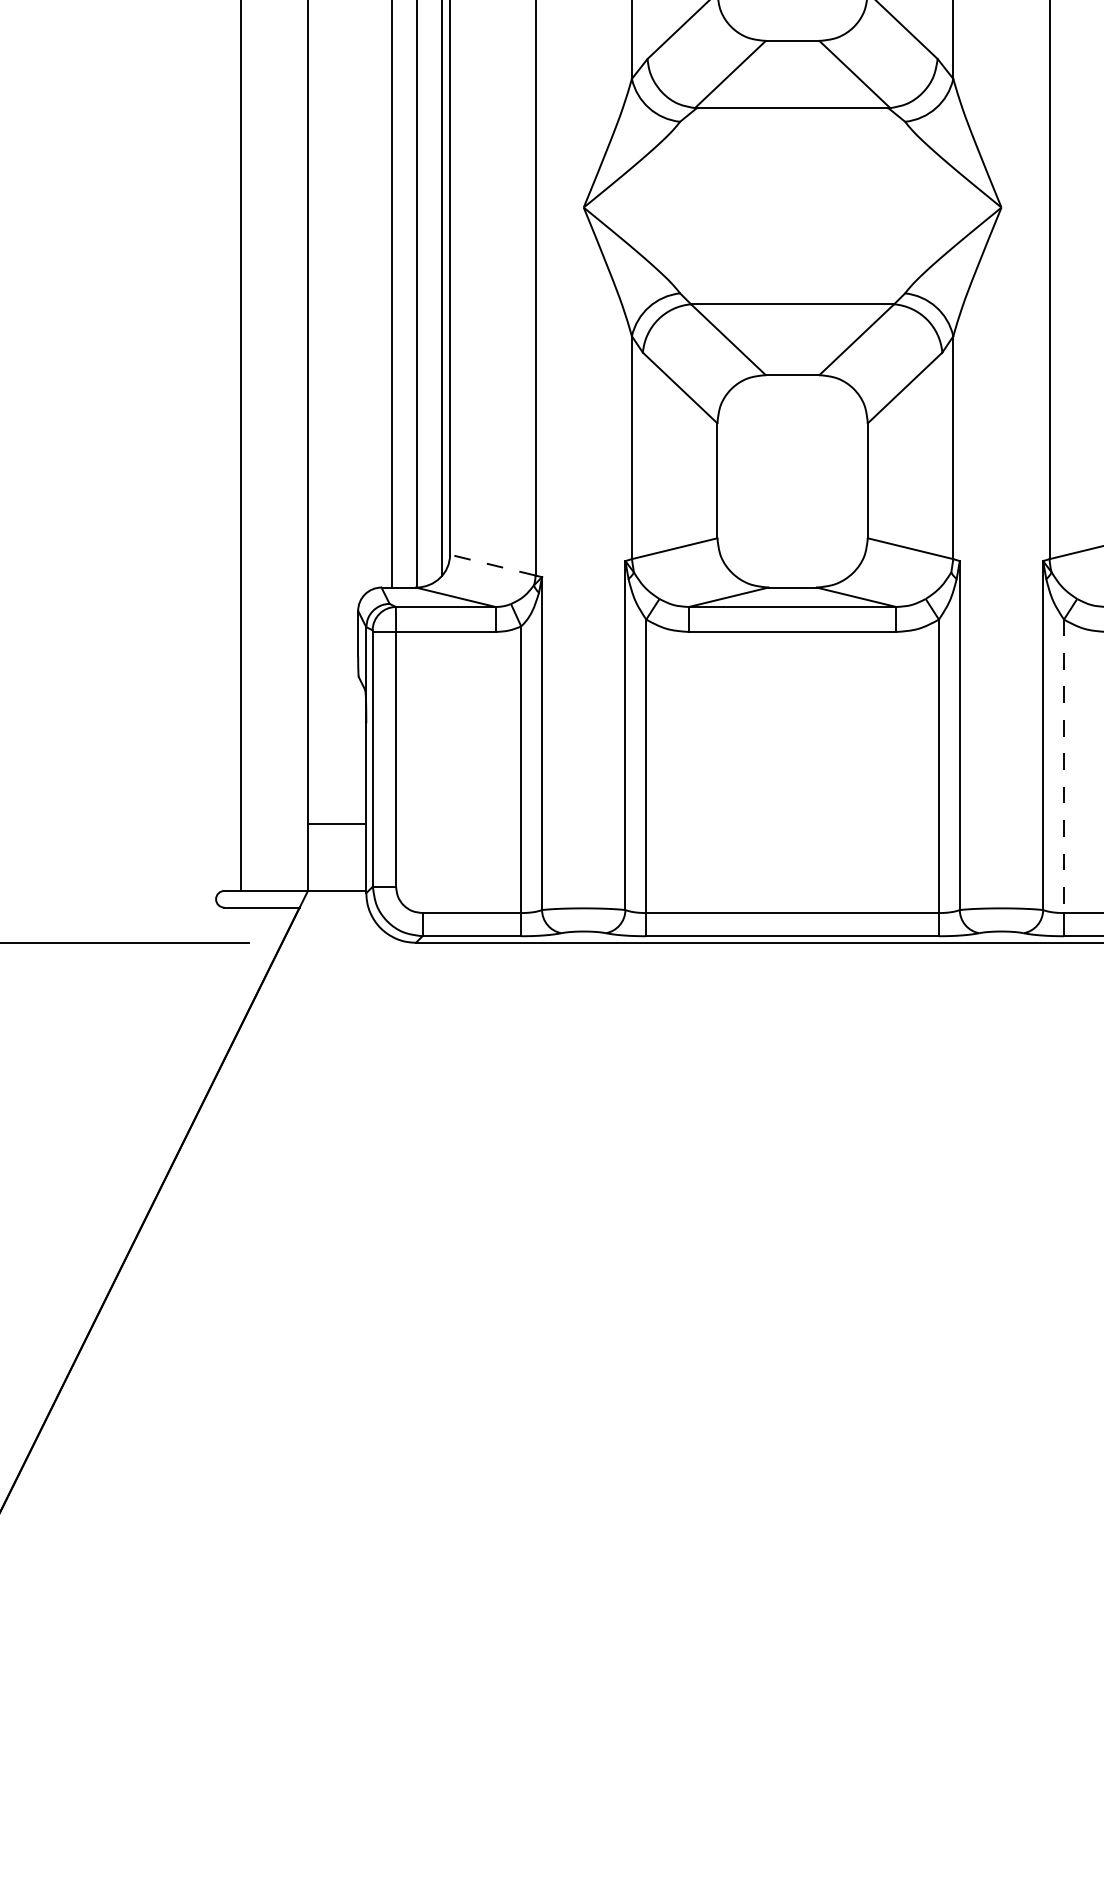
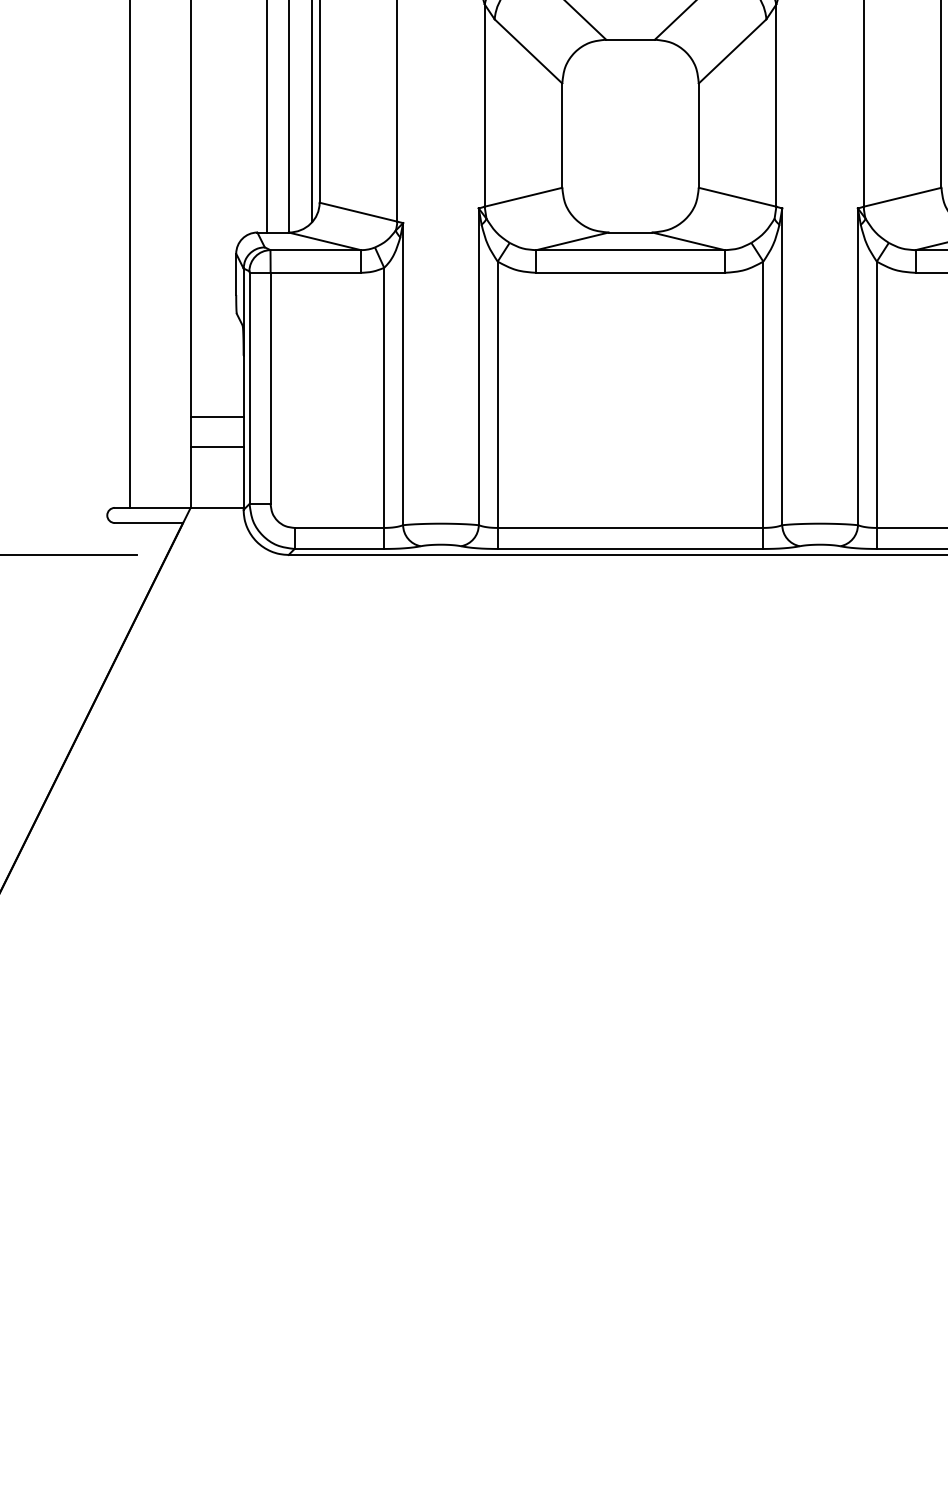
line: (492, 565) -> (358, 212), dashed -> solid
line: (1064, 766) -> (877, 394), dashed -> solid
line: (336, 790) -> (216, 416), added

